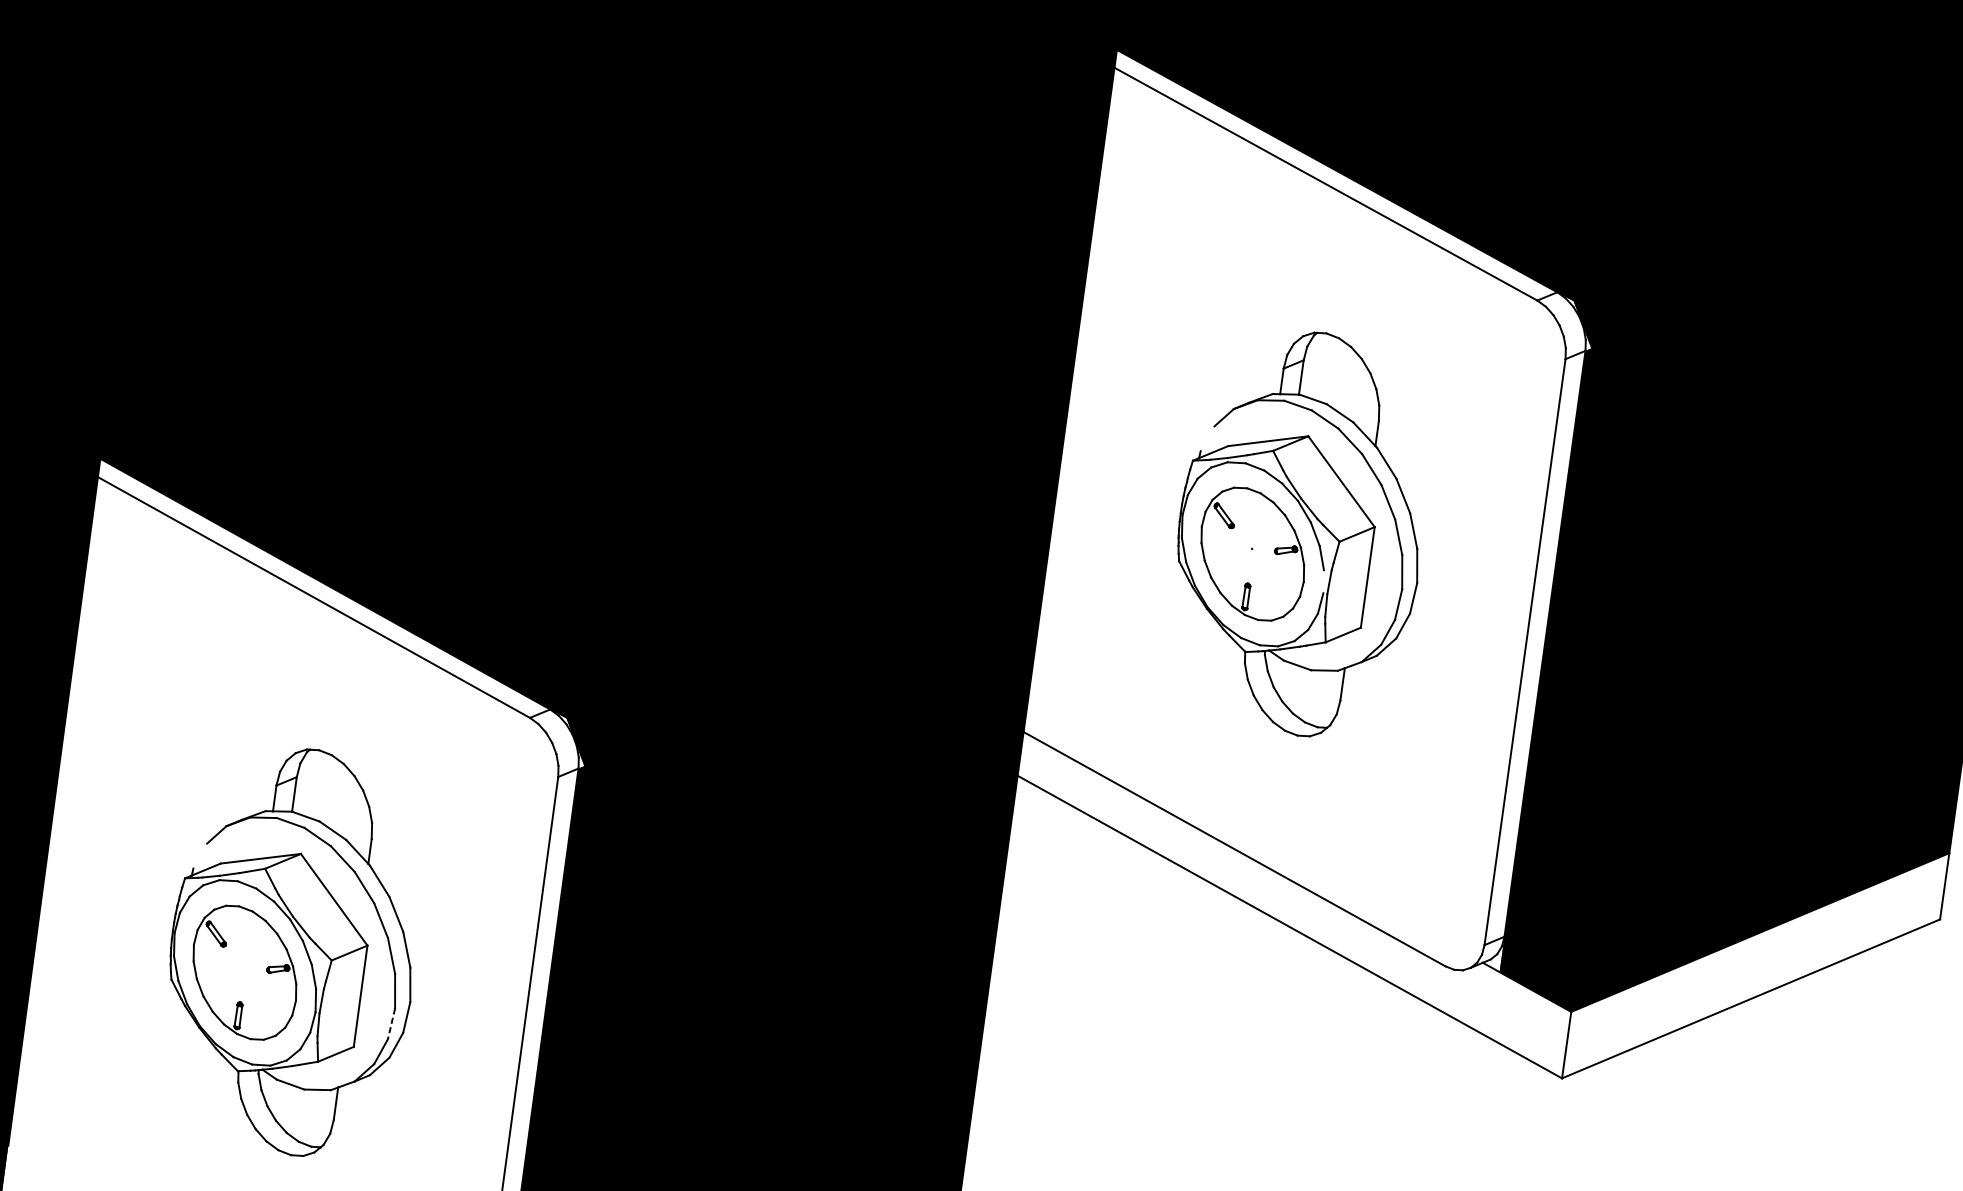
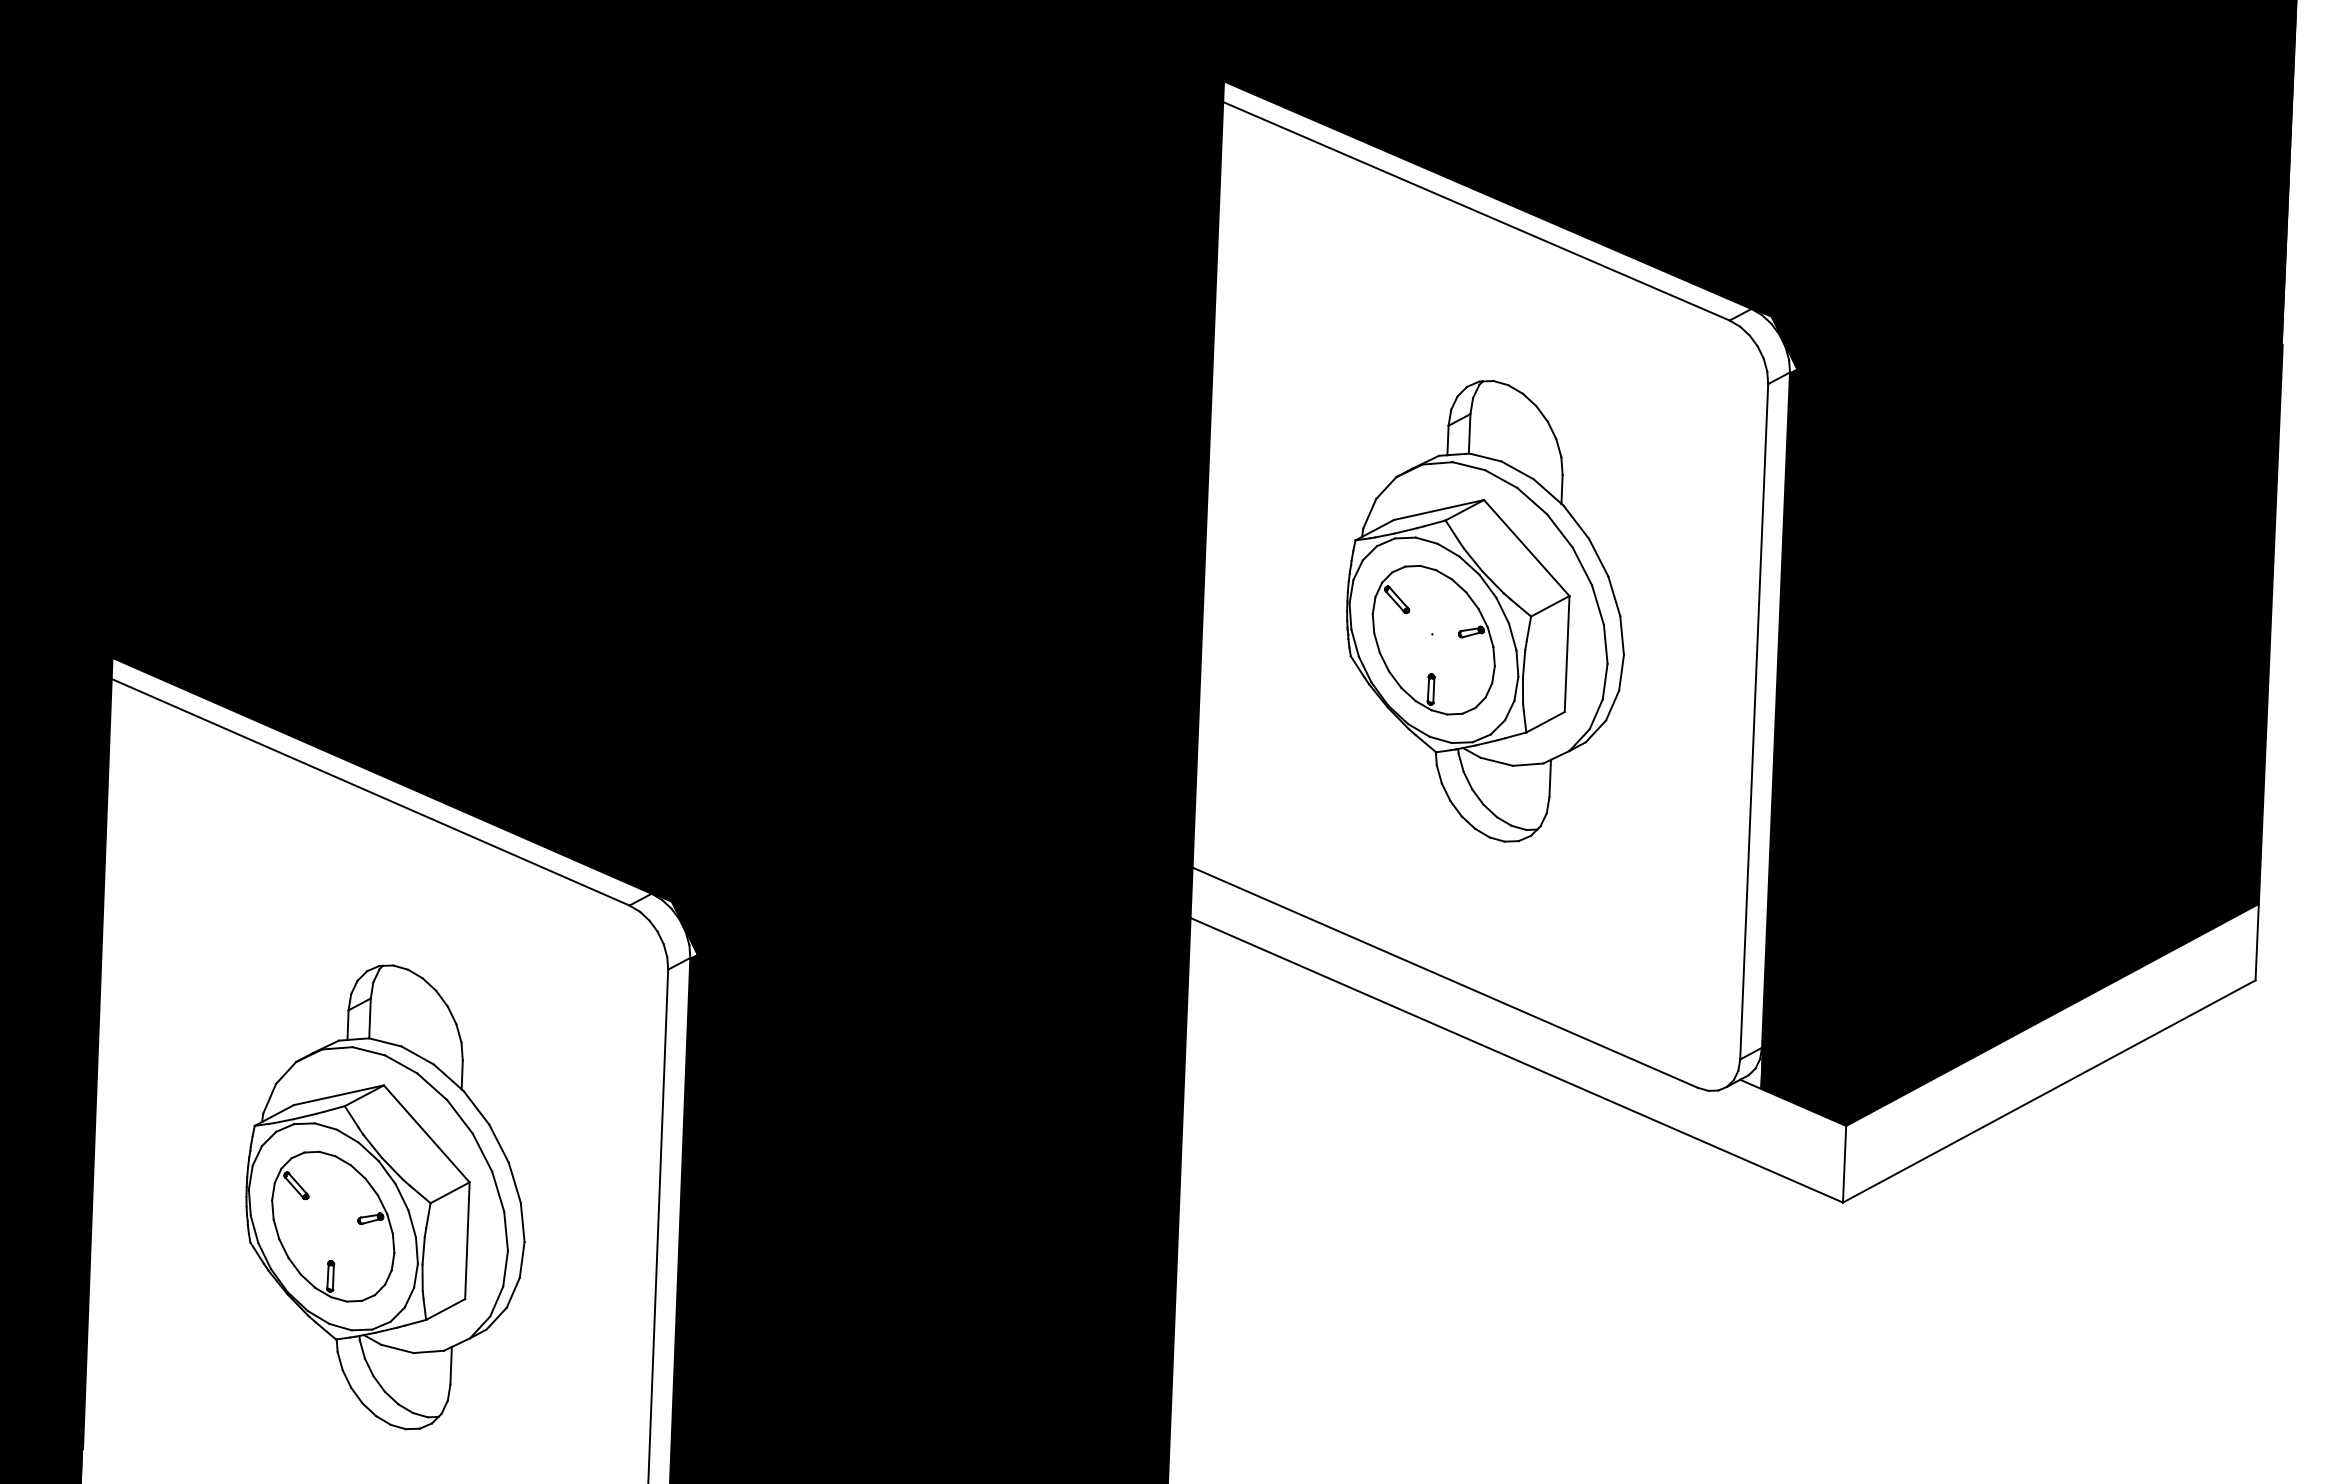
line: (1207, 438) -> (1369, 513), added
line: (1323, 581) -> (1517, 663), added
line: (200, 855) -> (269, 1098), added
line: (391, 1024) -> (505, 1269), dashed -> solid

